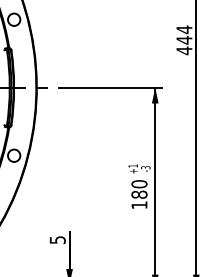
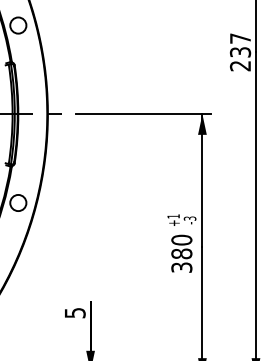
text: (184, 40) -> (240, 52), 444 -> 237
text: (139, 205) -> (181, 267), 180 -> 380

